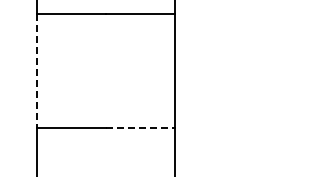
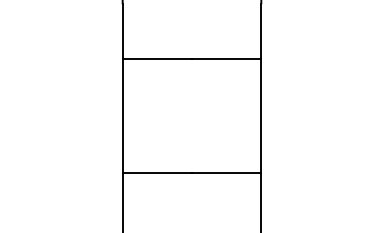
line: (36, 71) -> (122, 116), dashed -> solid
line: (140, 128) -> (226, 173), dashed -> solid

